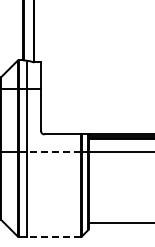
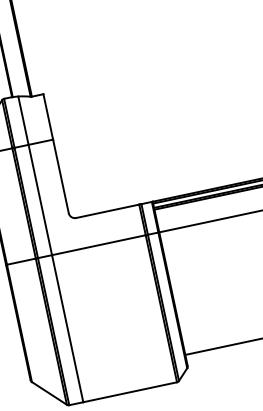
line: (53, 152) -> (98, 246), dashed -> solid
line: (53, 236) -> (129, 391), dashed -> solid

